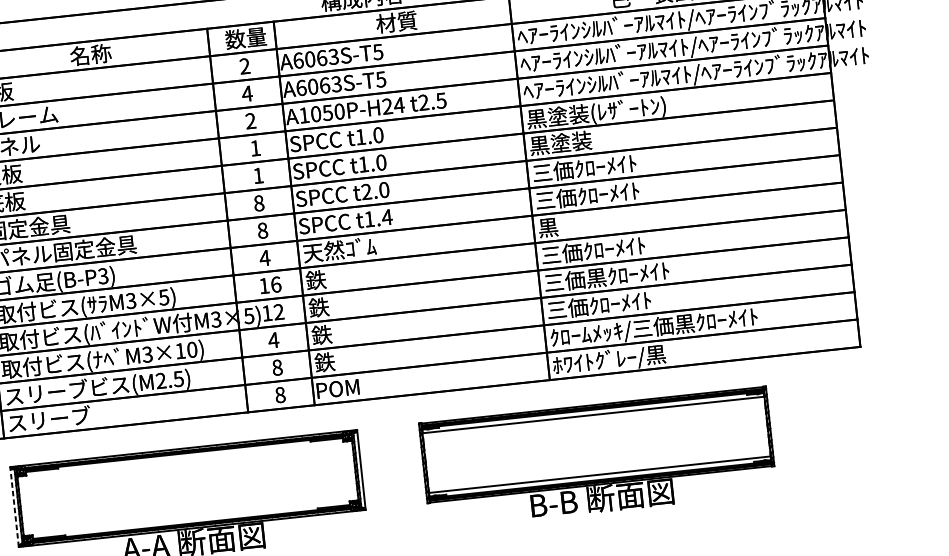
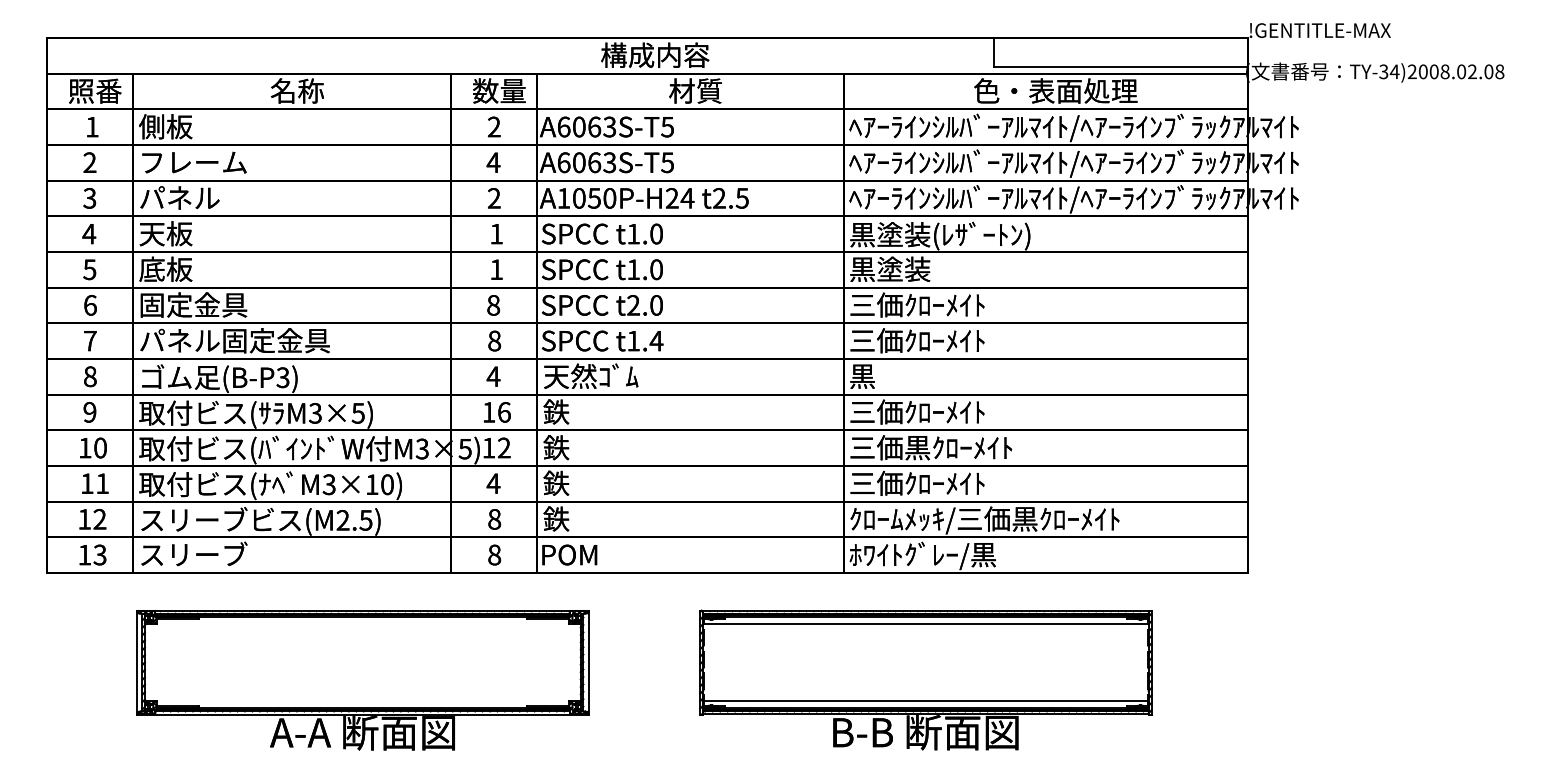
part: (597, 457) -> (925, 679), moved
line: (14, 506) -> (137, 662), dashed -> solid

